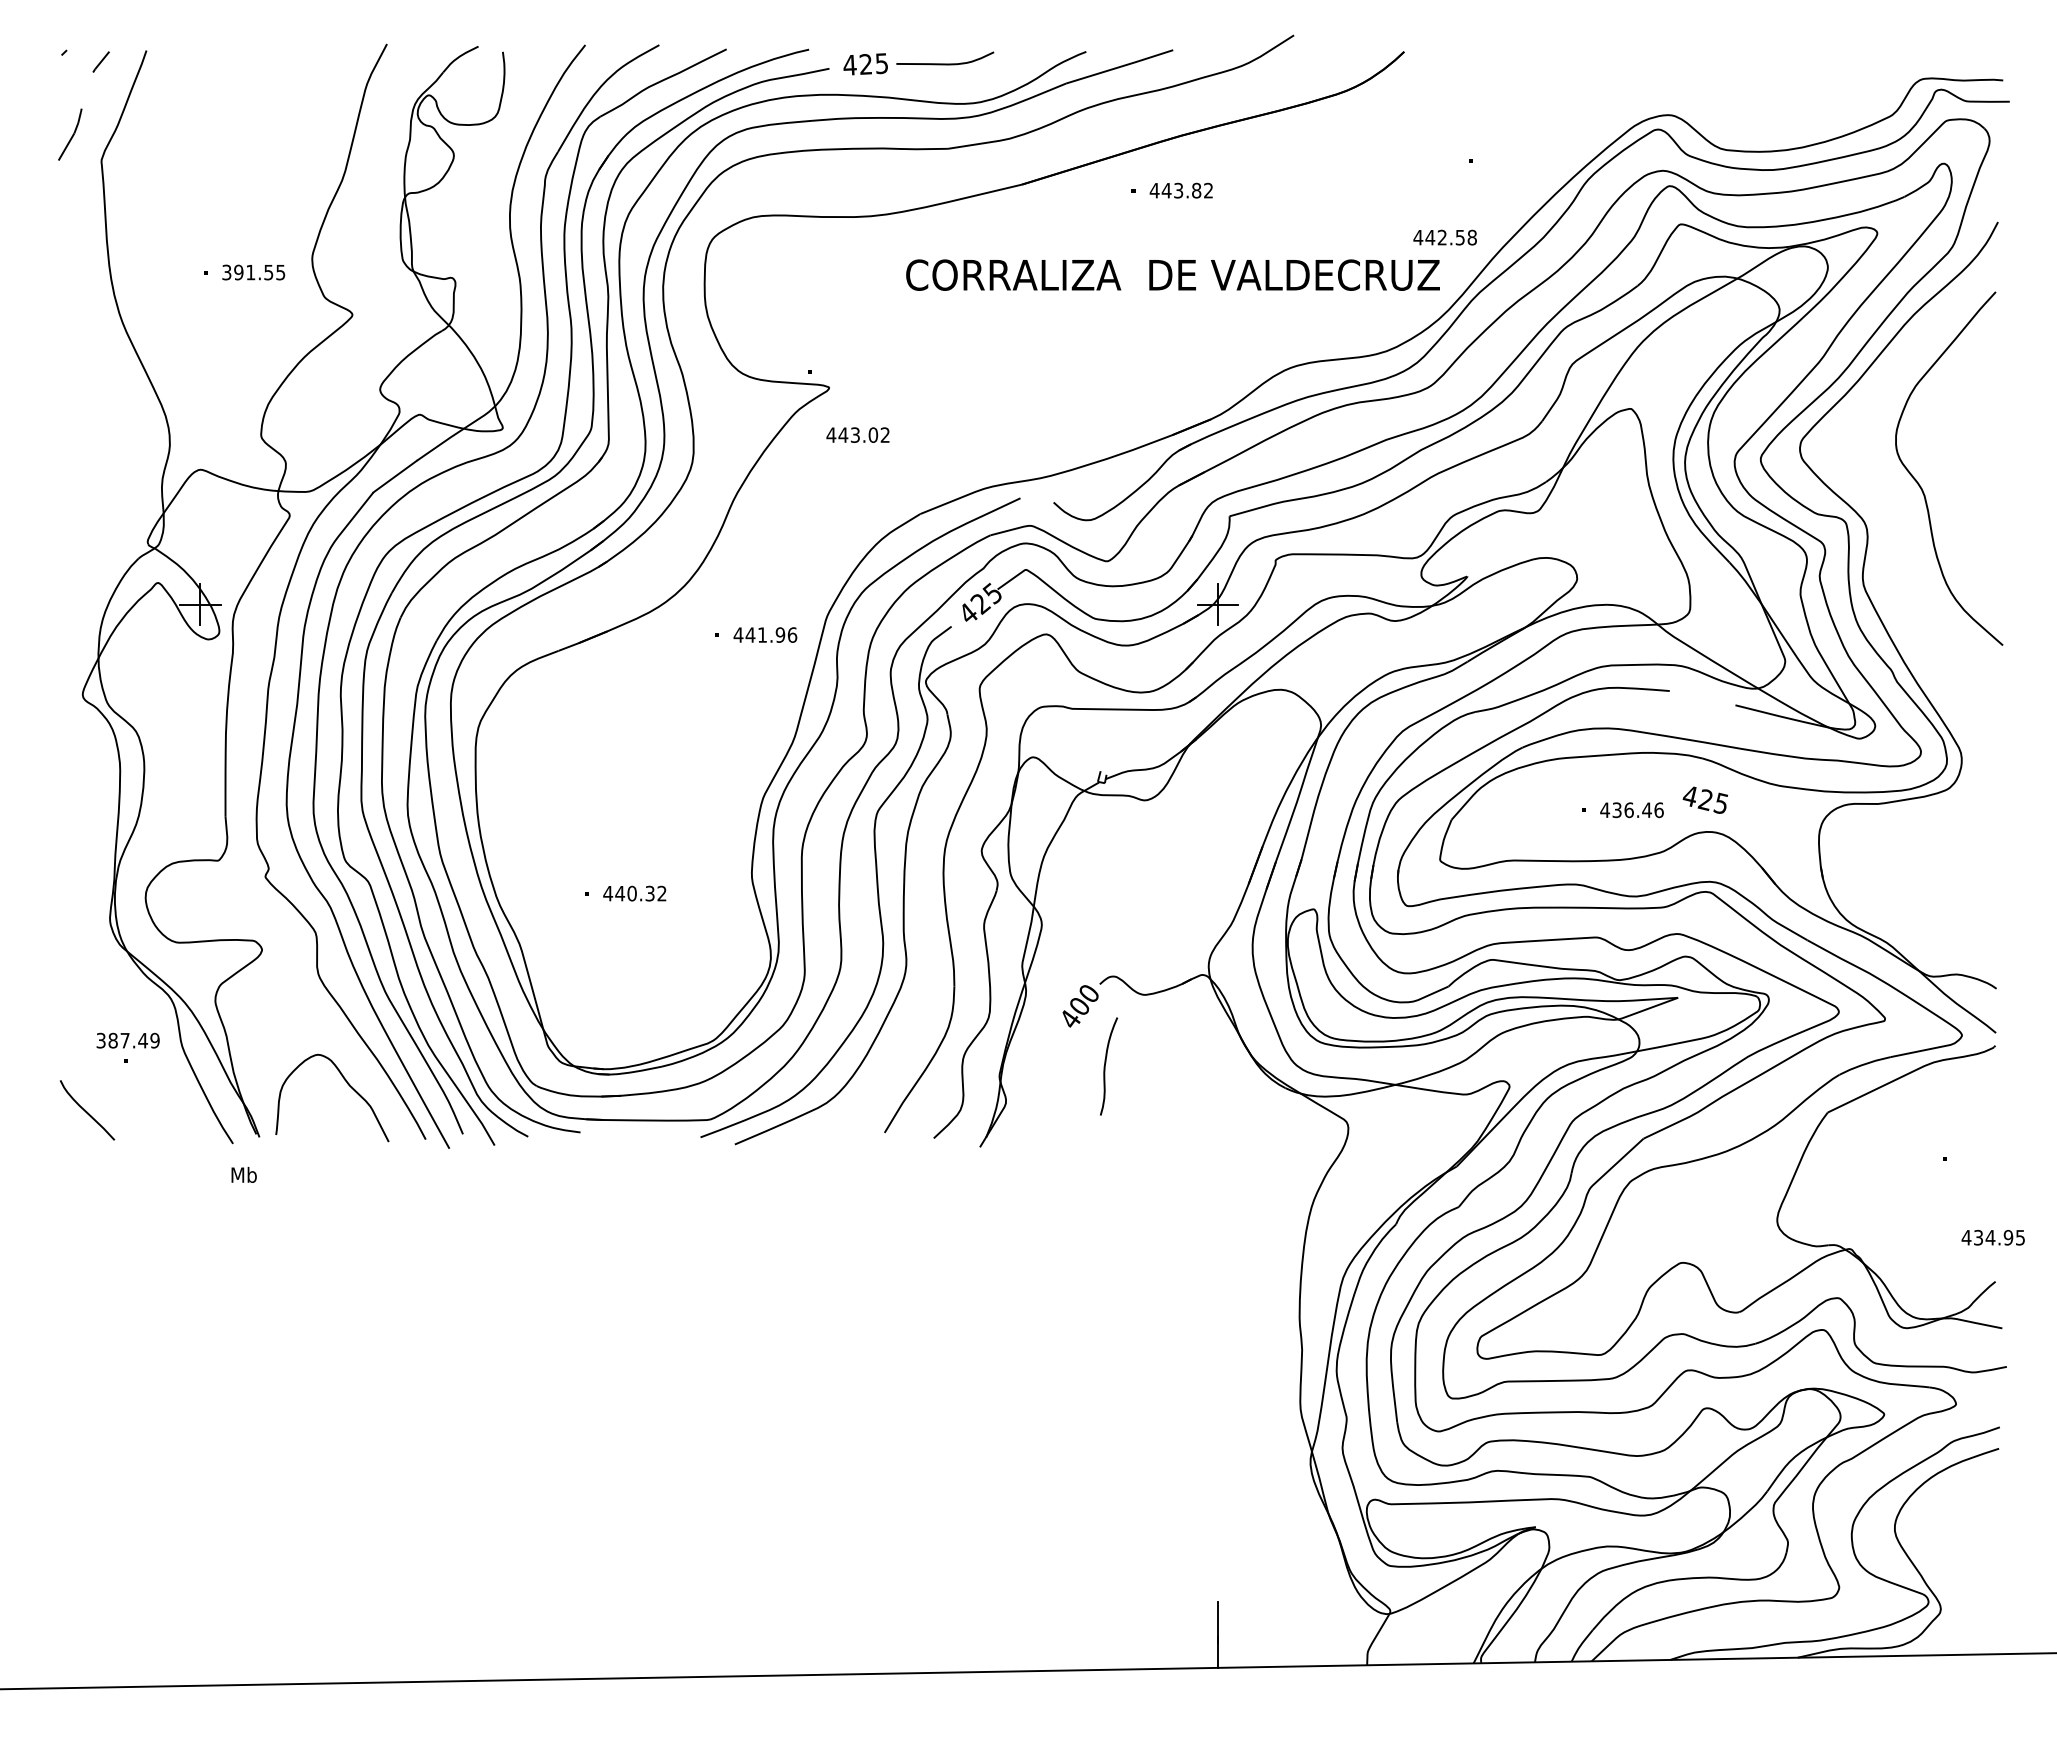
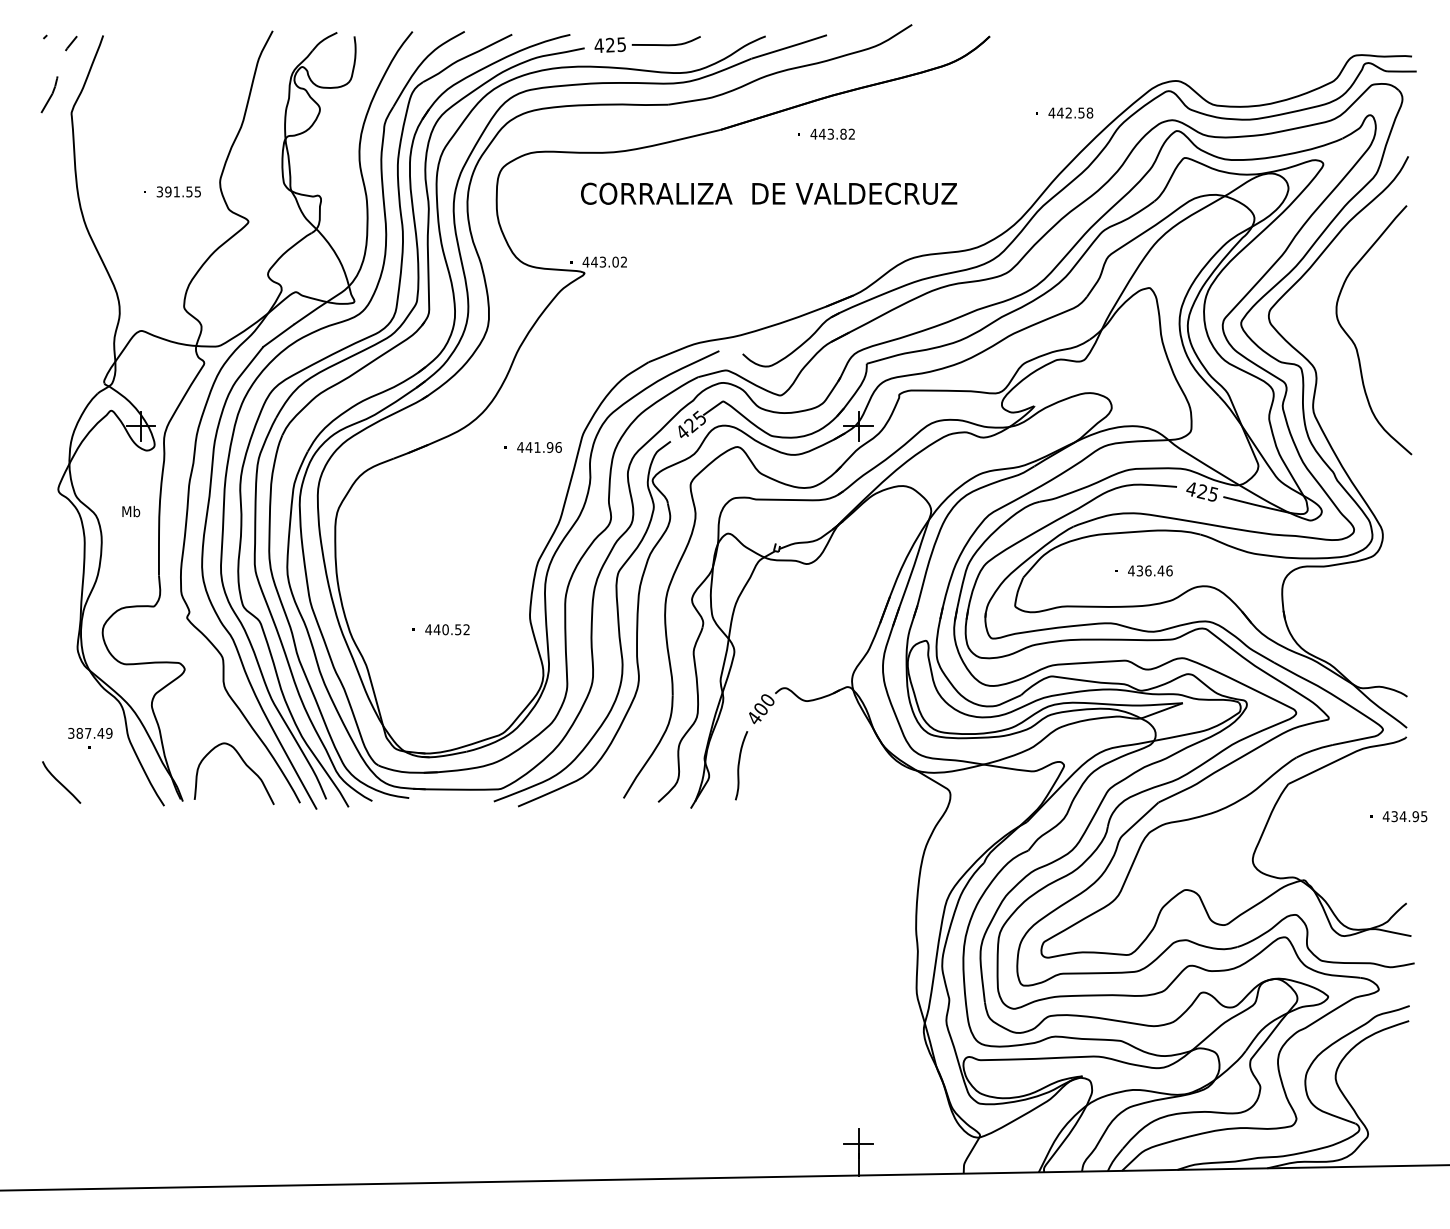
text: (1444, 237) -> (1070, 112), moved
text: (1172, 274) -> (768, 193), moved
text: (857, 434) -> (604, 261), moved
text: (1704, 799) -> (1201, 491), moved
text: (650, 892) -> (458, 628), 440.32 -> 440.52
curve: (1105, 1066) -> (739, 765), moved
text: (243, 1174) -> (130, 511), moved
text: (1992, 1237) -> (1404, 816), moved
line: (1217, 1622) -> (858, 1143), added

